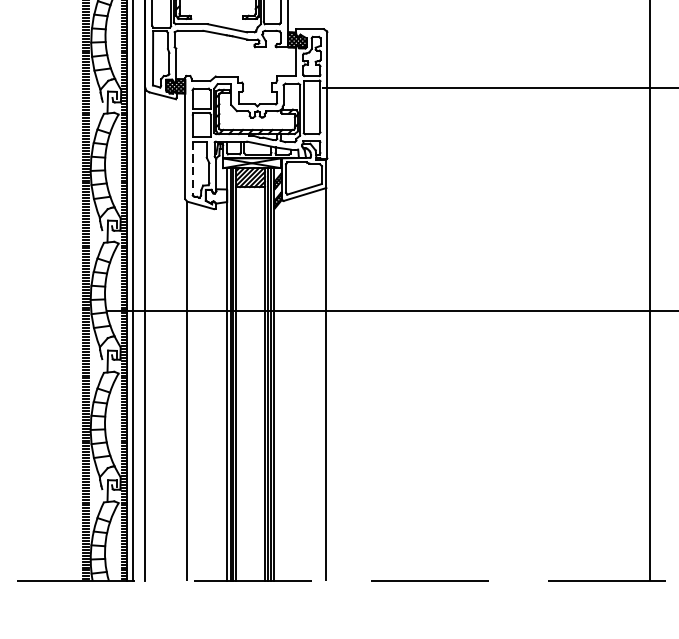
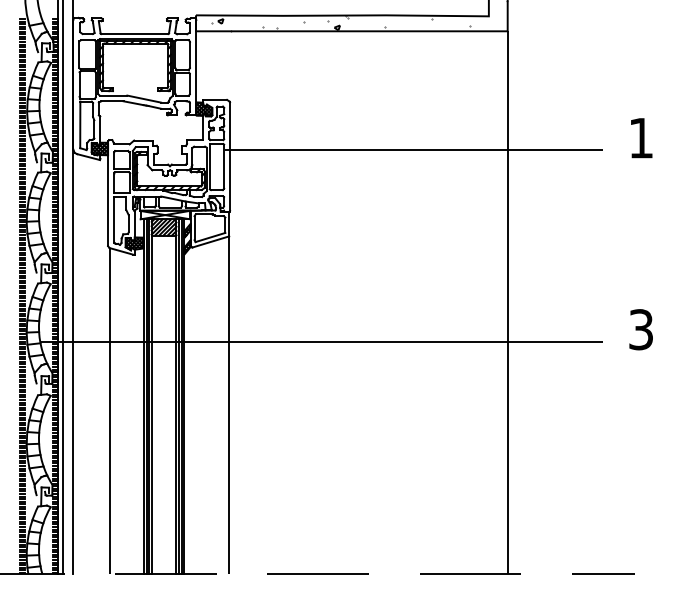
line: (192, 169) -> (114, 220), dashed -> solid
hatch: (216, 196) -> (134, 243), added

